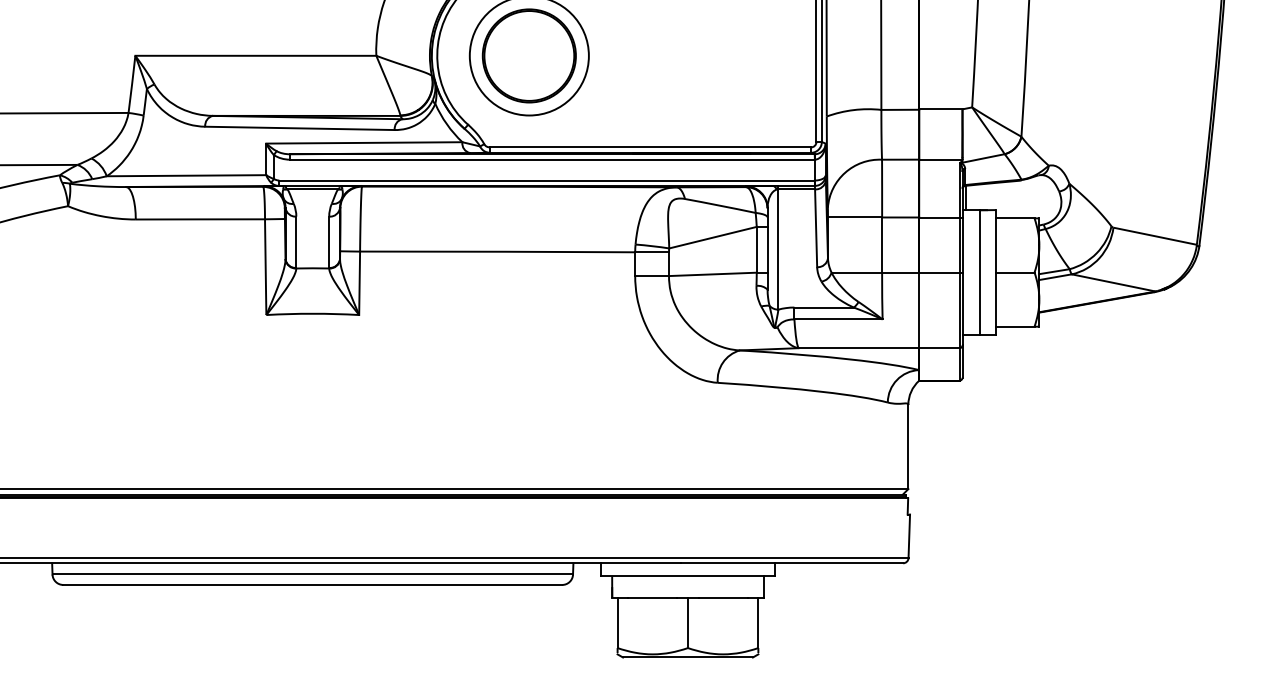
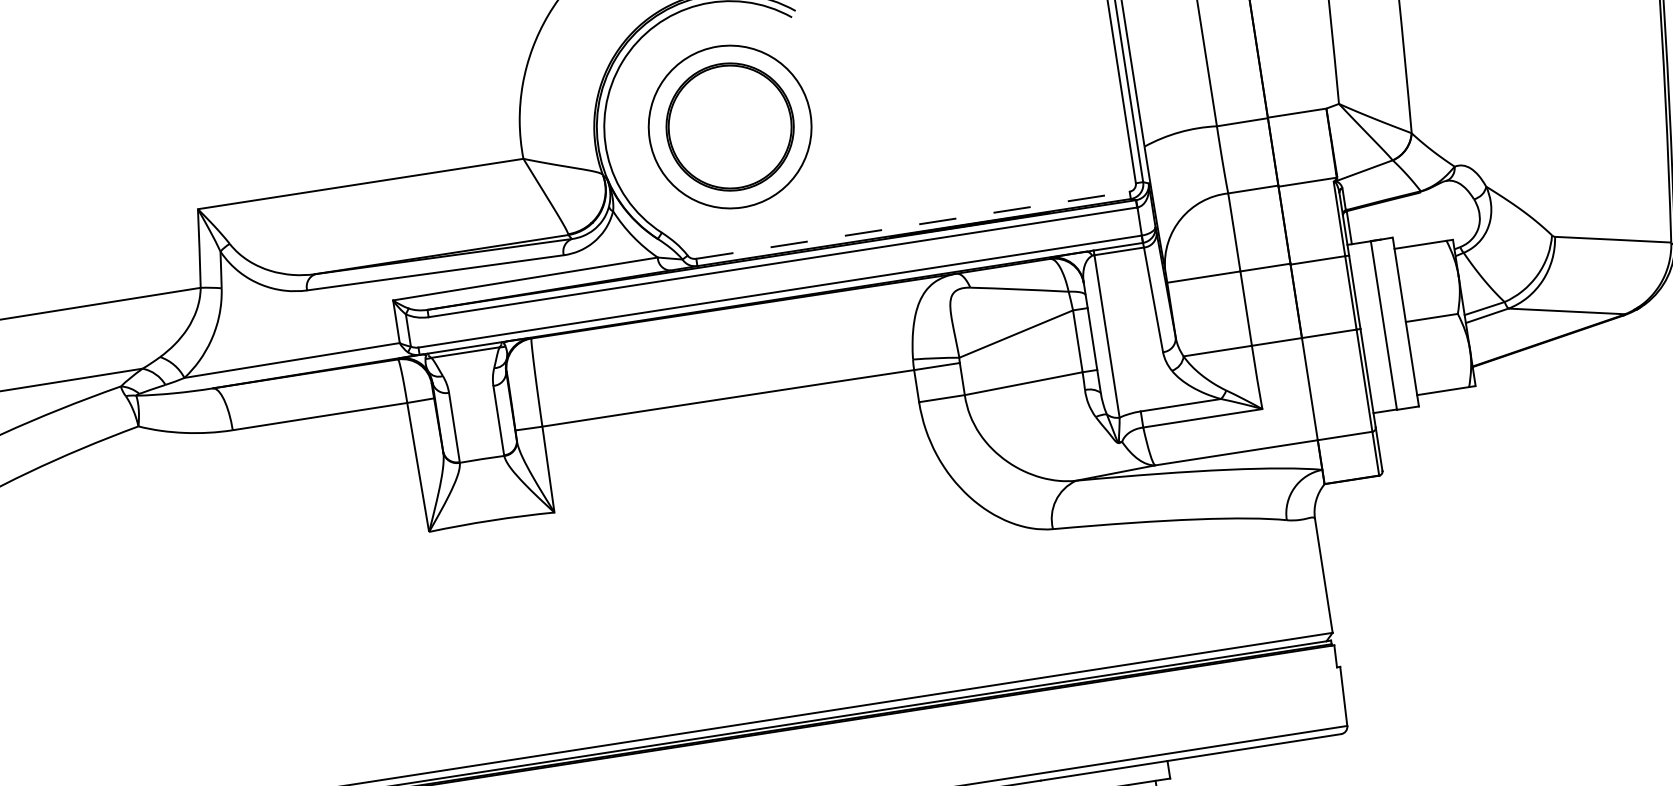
line: (651, 147) -> (914, 225), solid -> dashed

